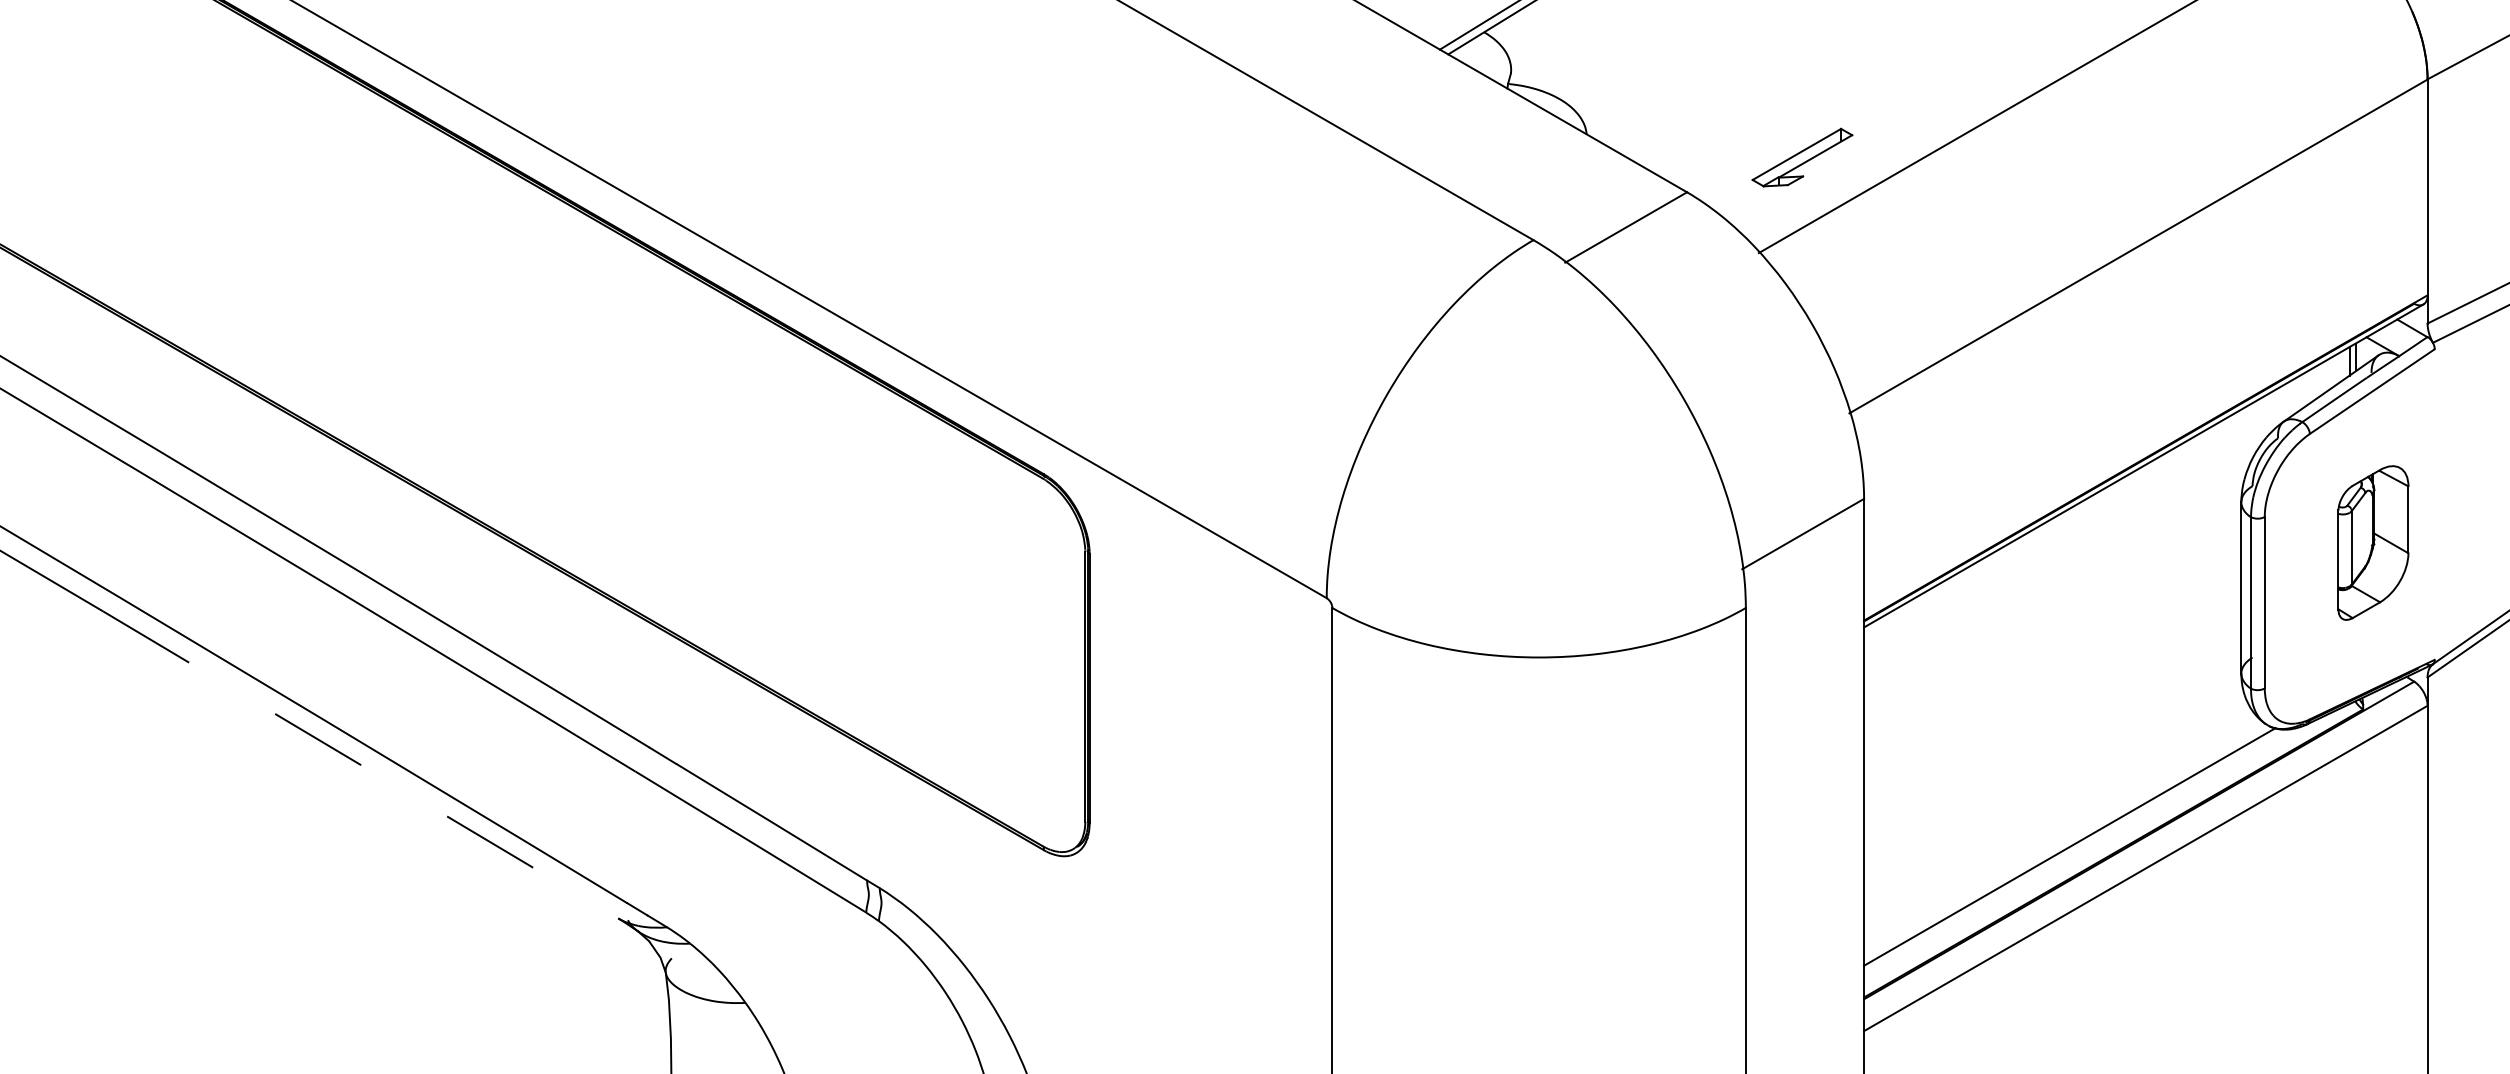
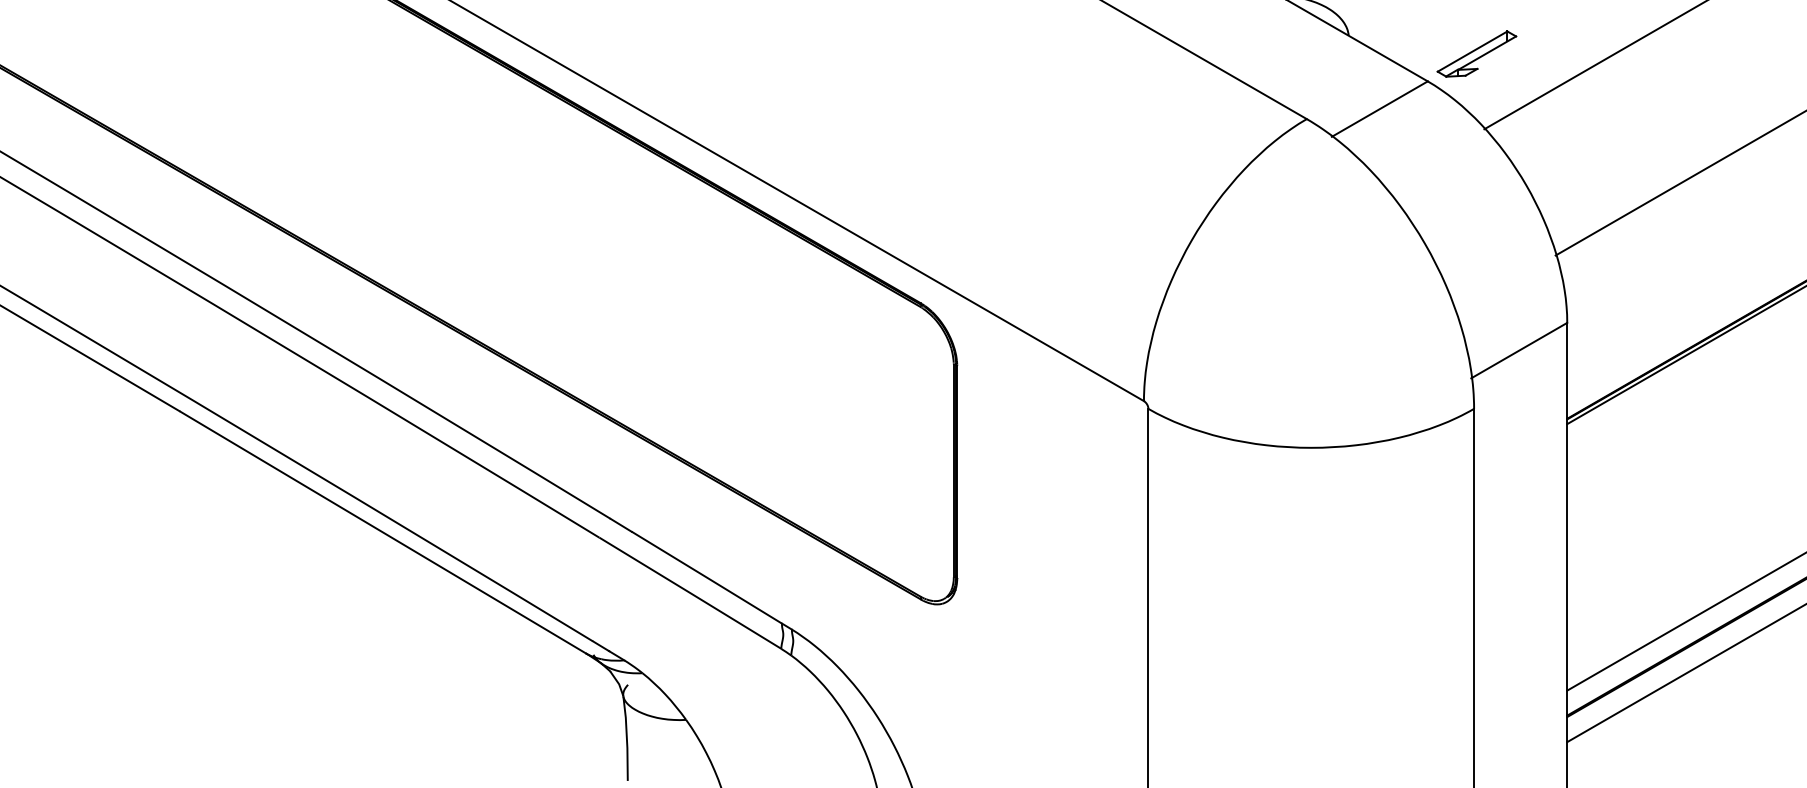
part: (1802, 157) -> (1476, 53), moved
line: (360, 764) -> (382, 532), dashed -> solid

